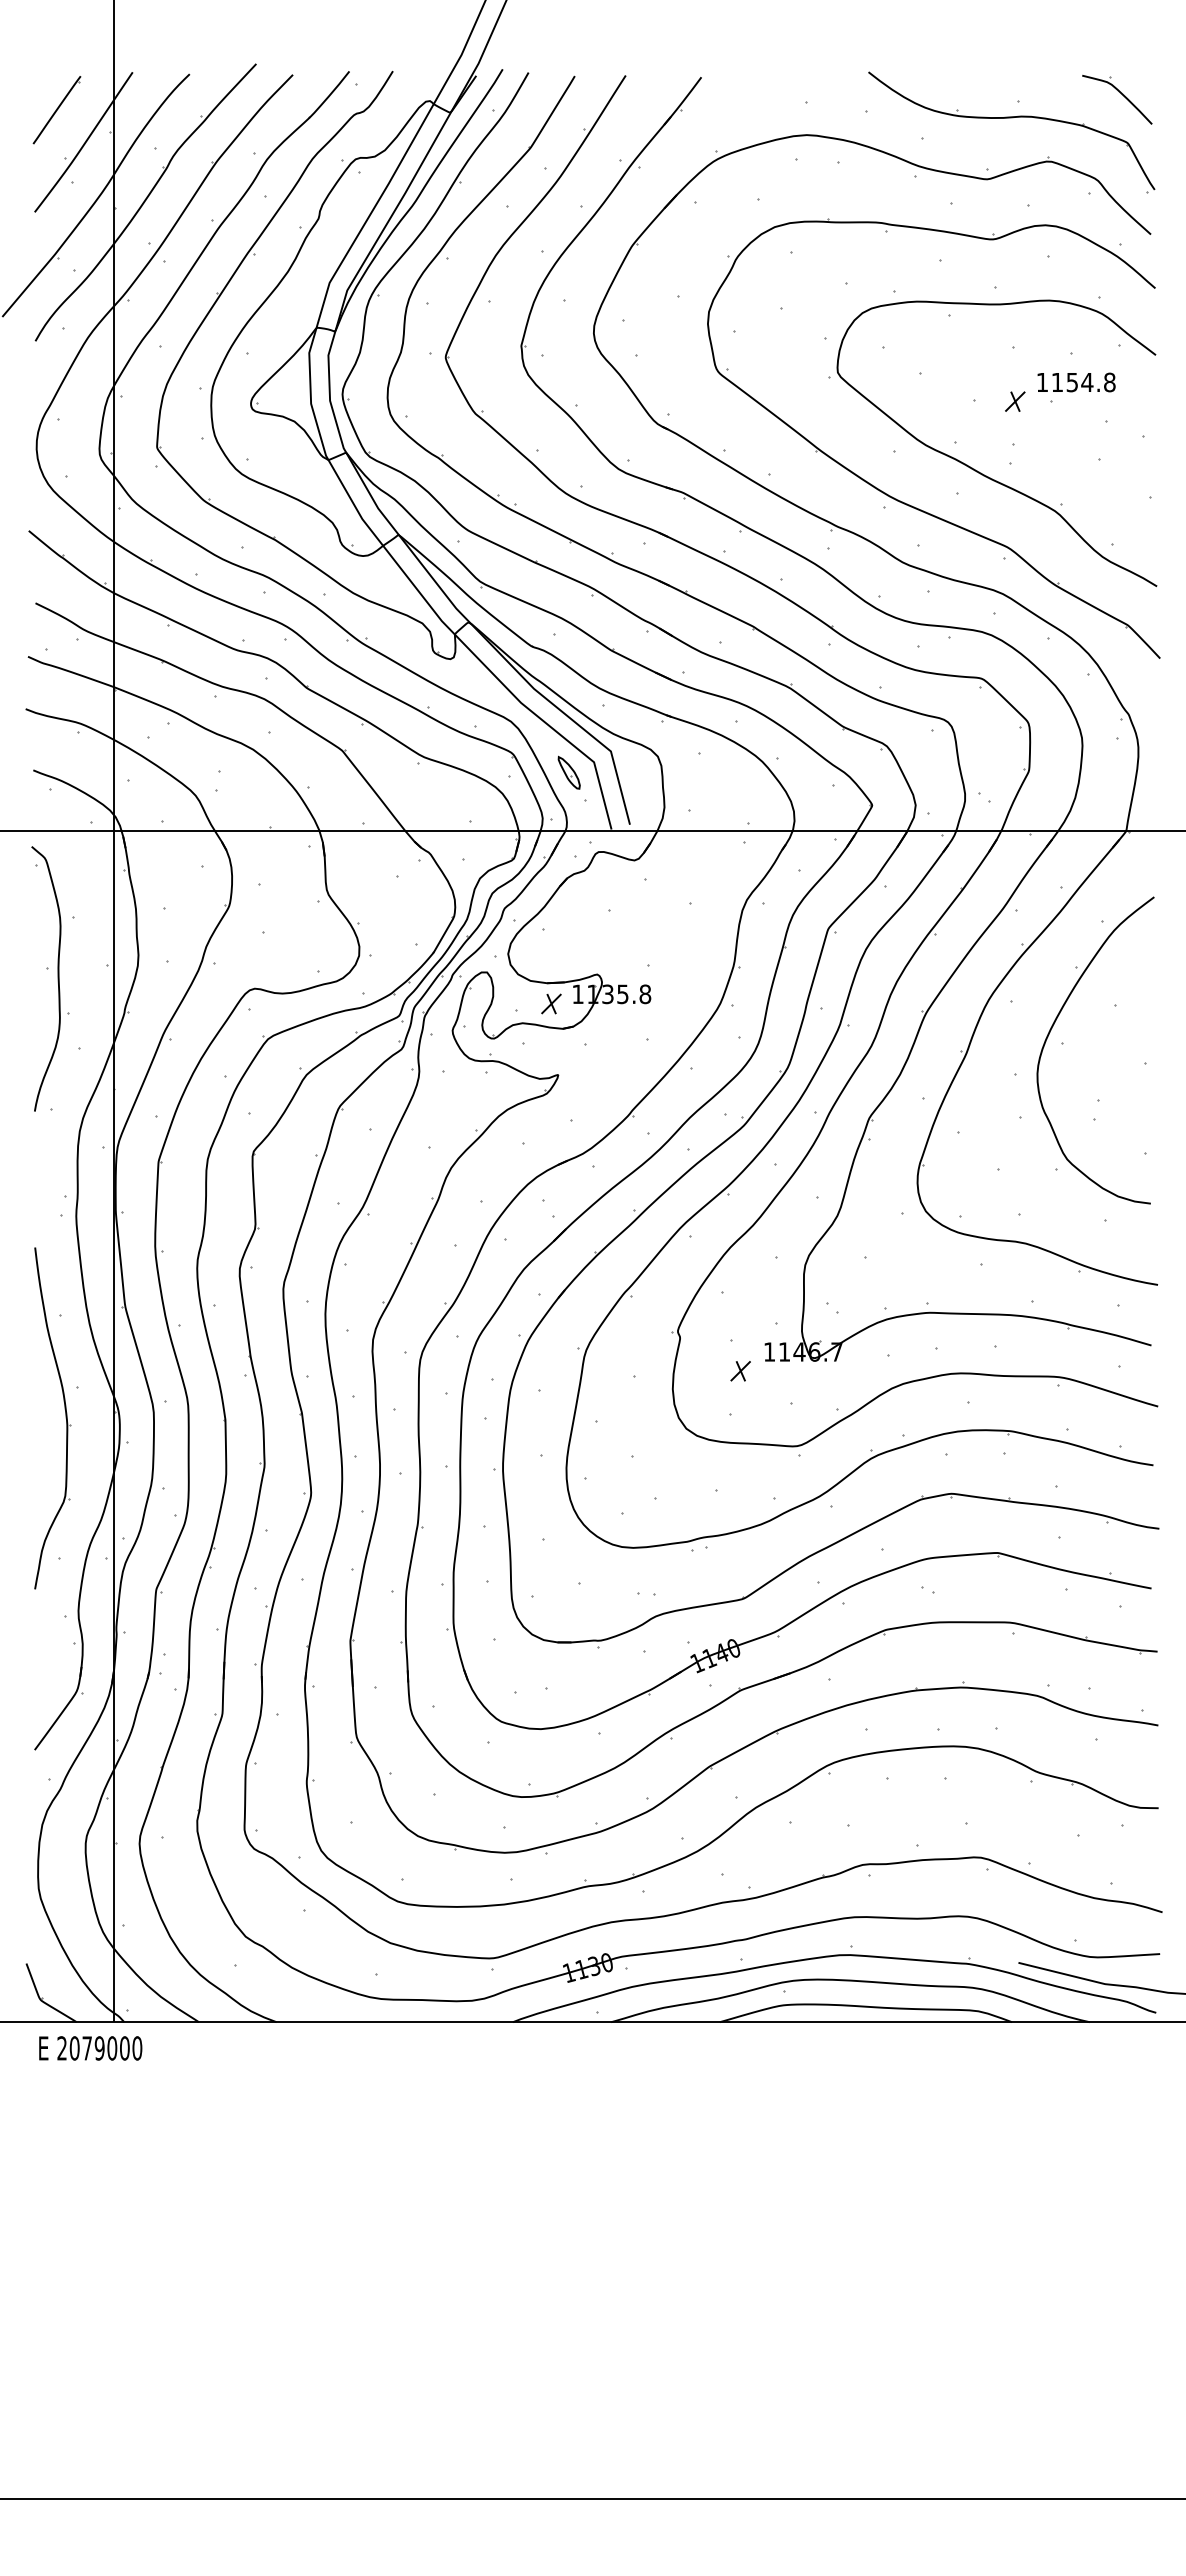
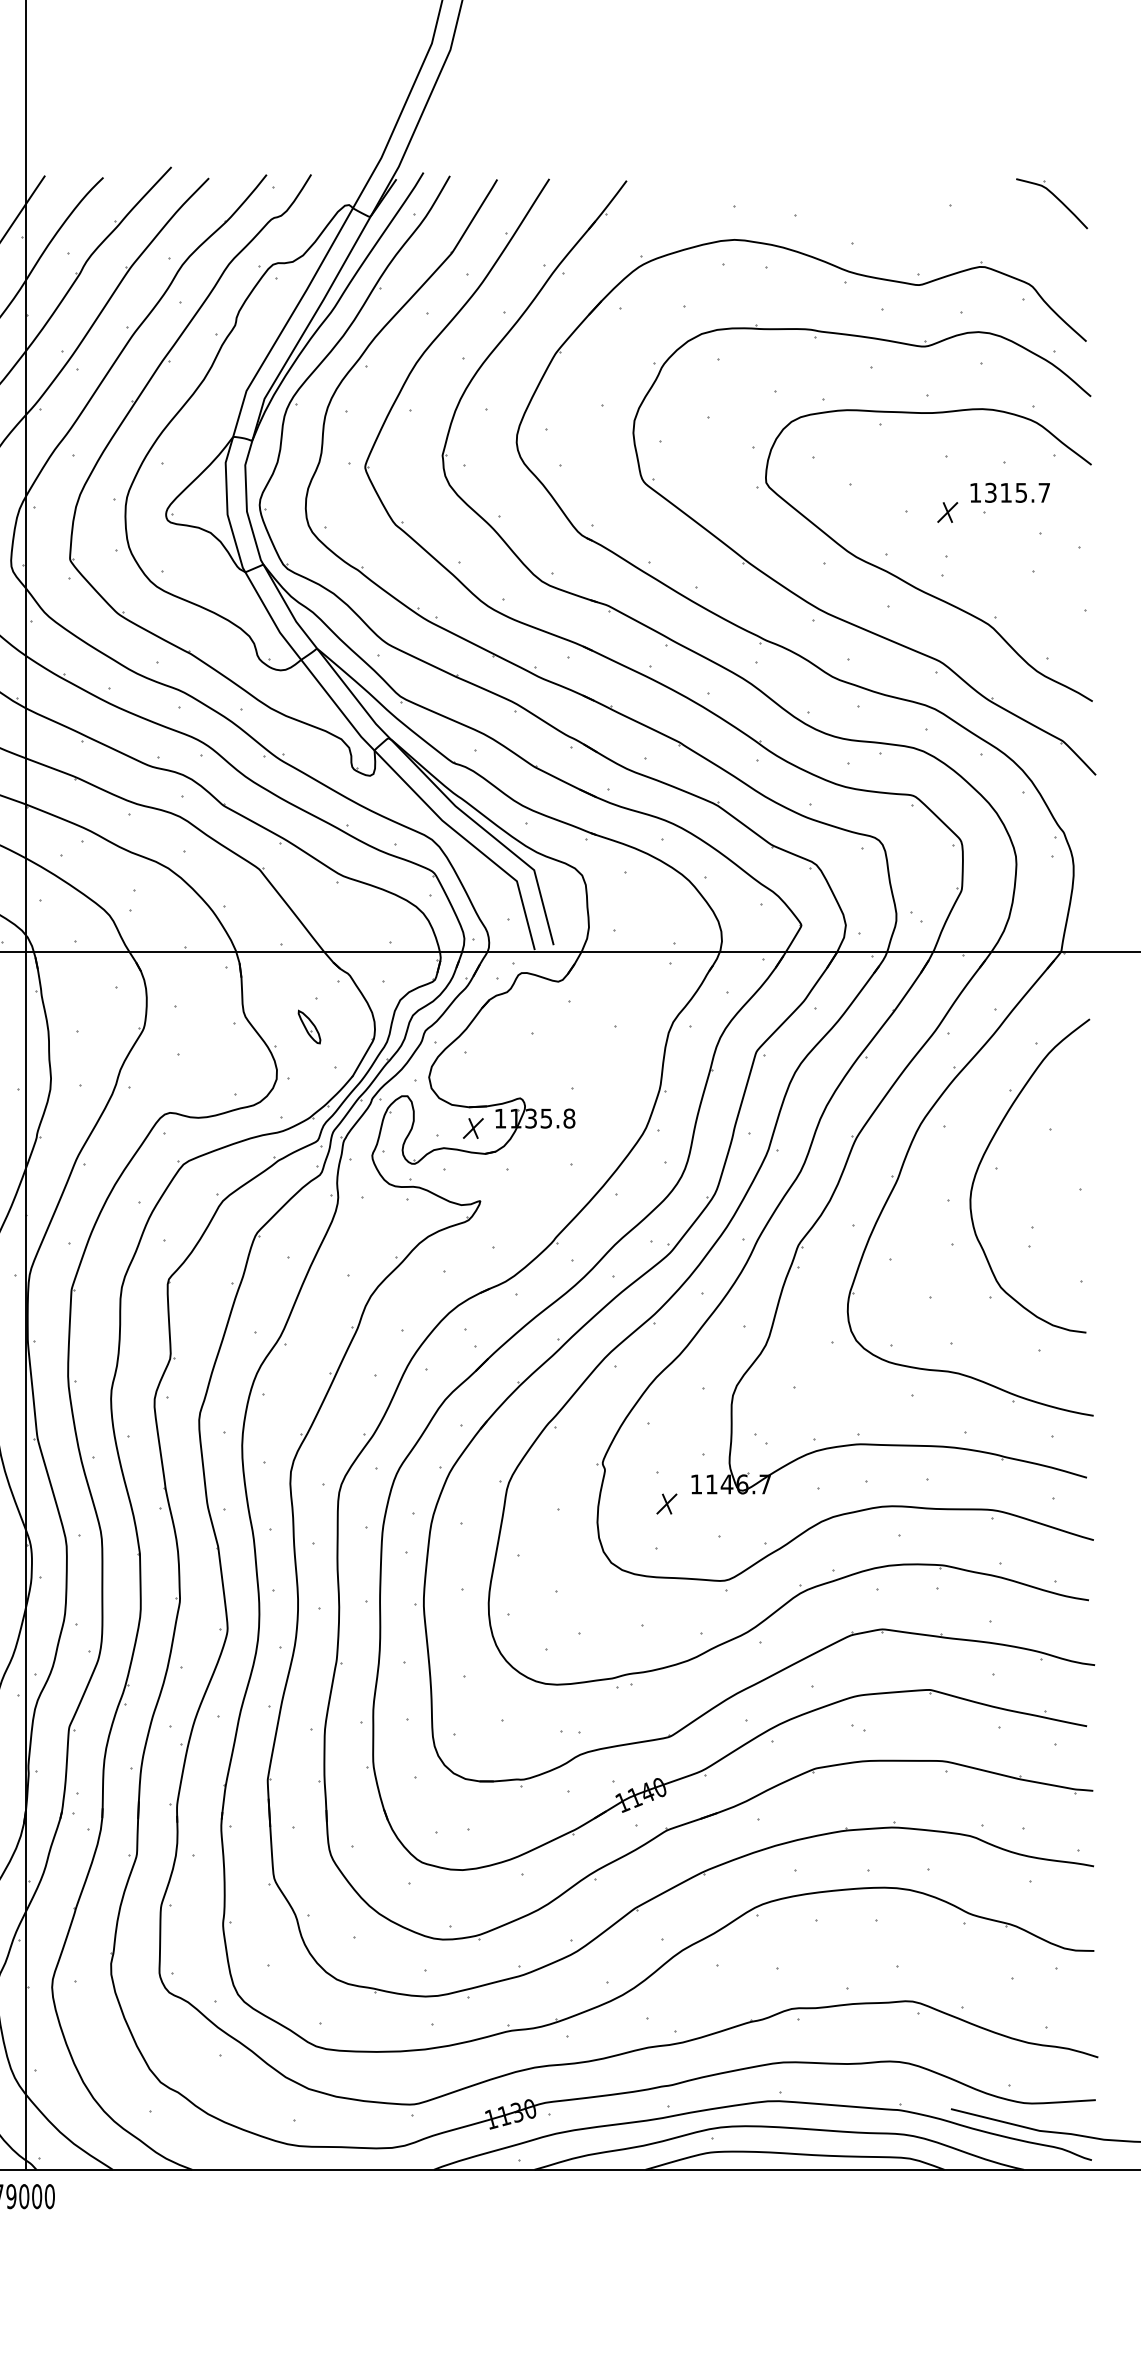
part: (1011, 118) -> (943, 222), removed
text: (1083, 382) -> (1017, 492), 1154.8 -> 1315.7
part: (568, 772) -> (308, 1026), moved

